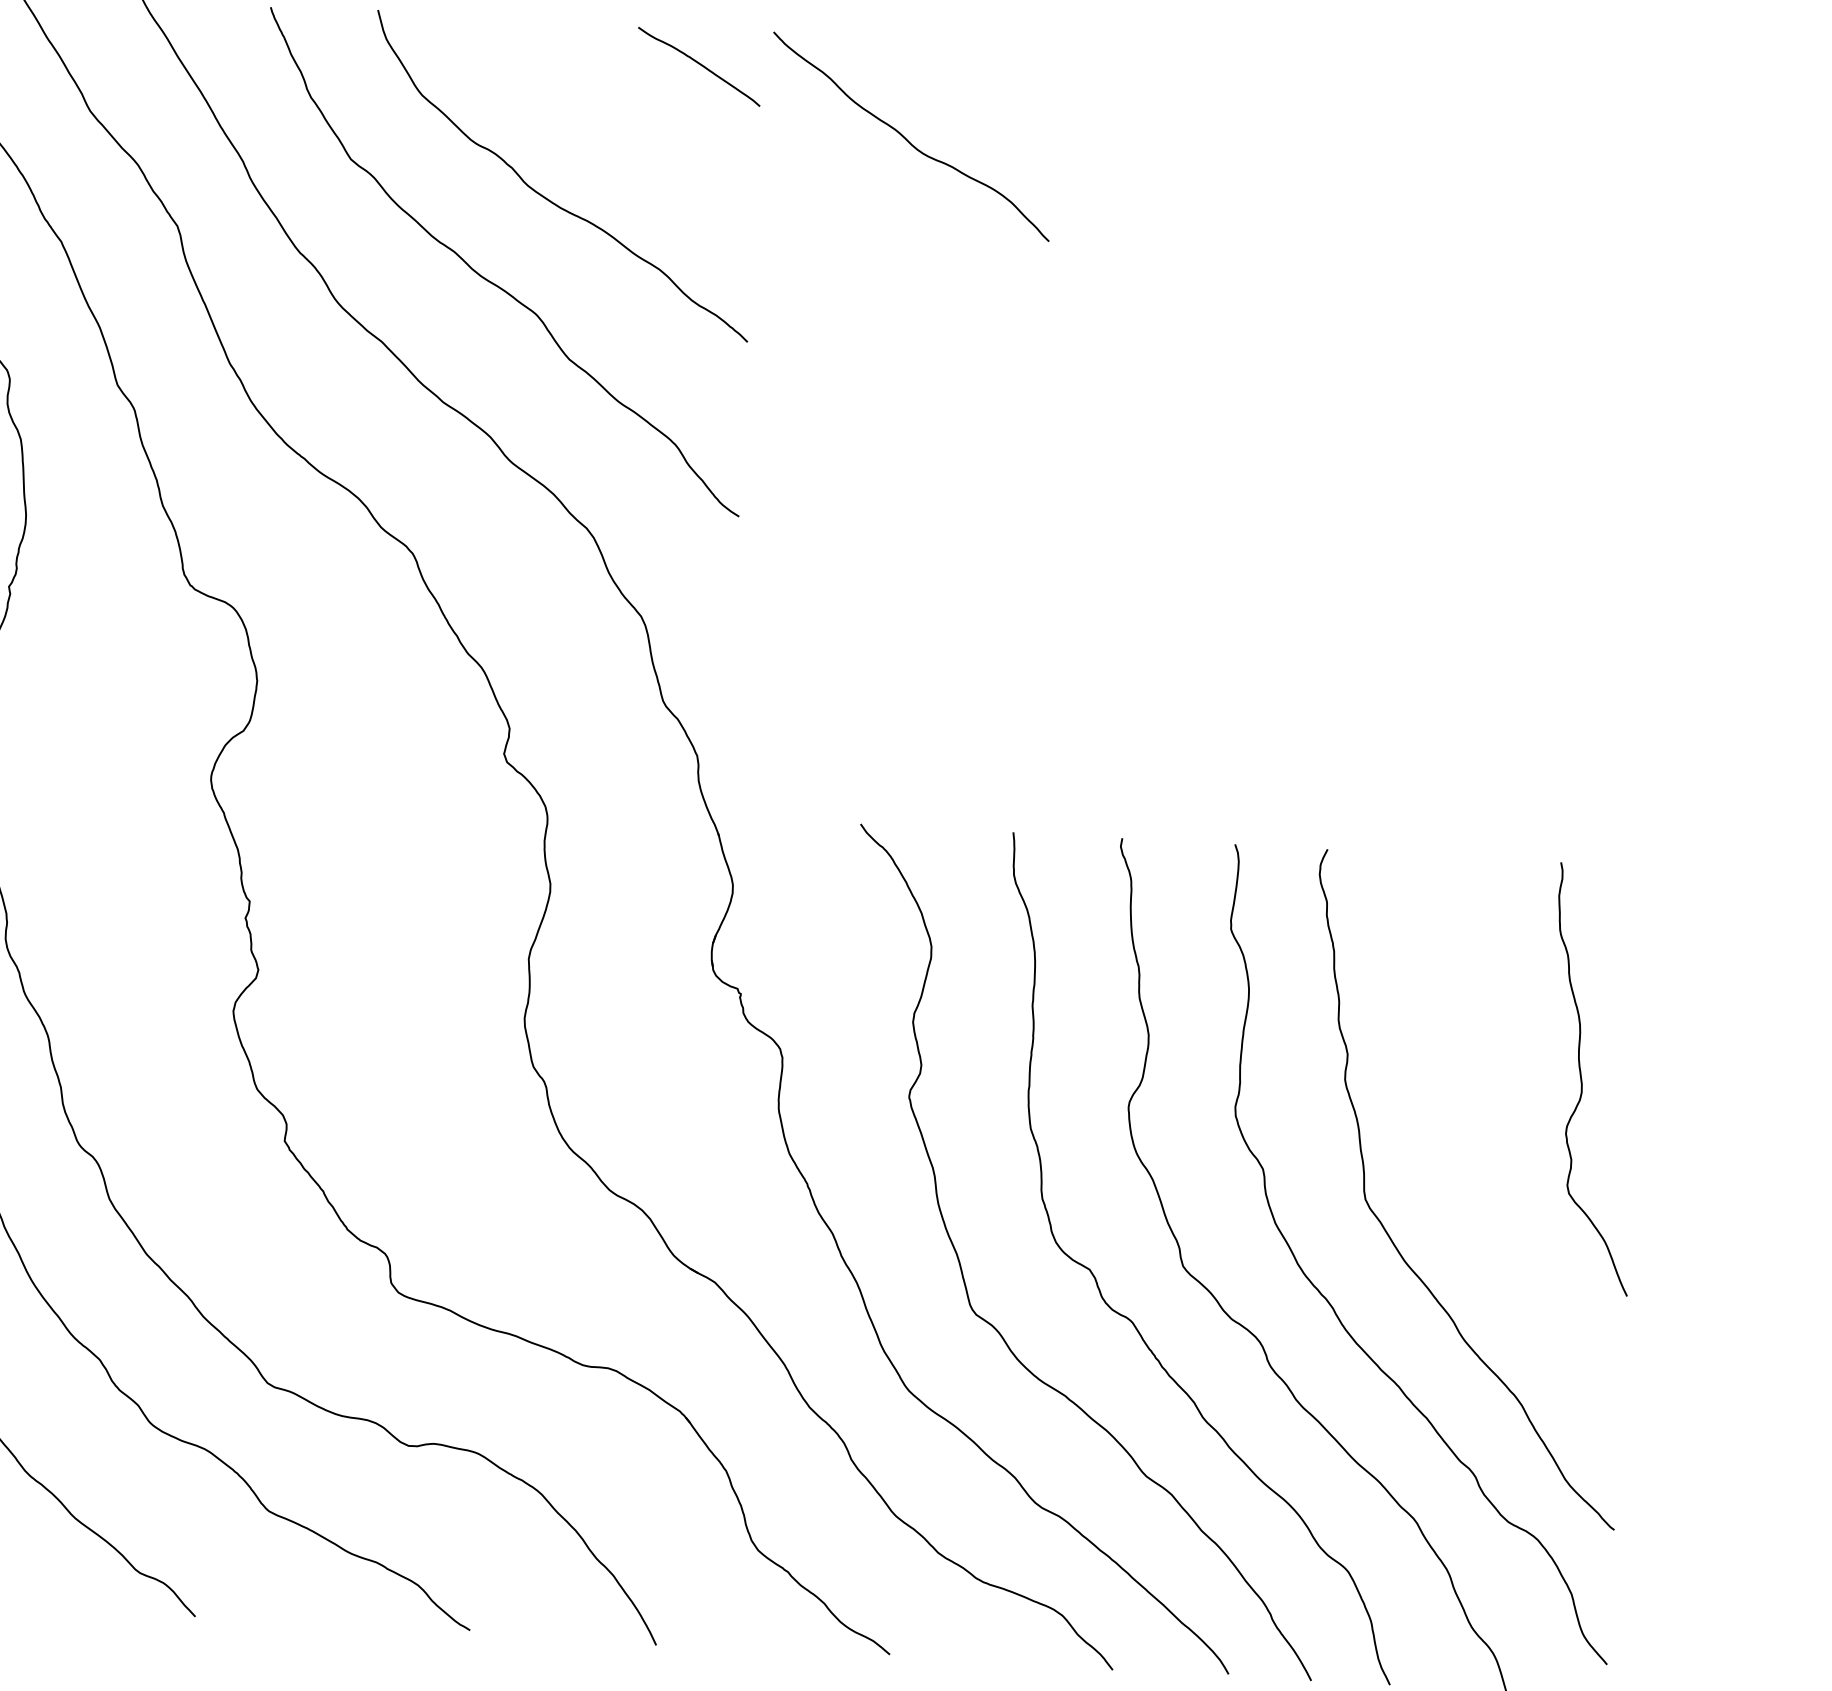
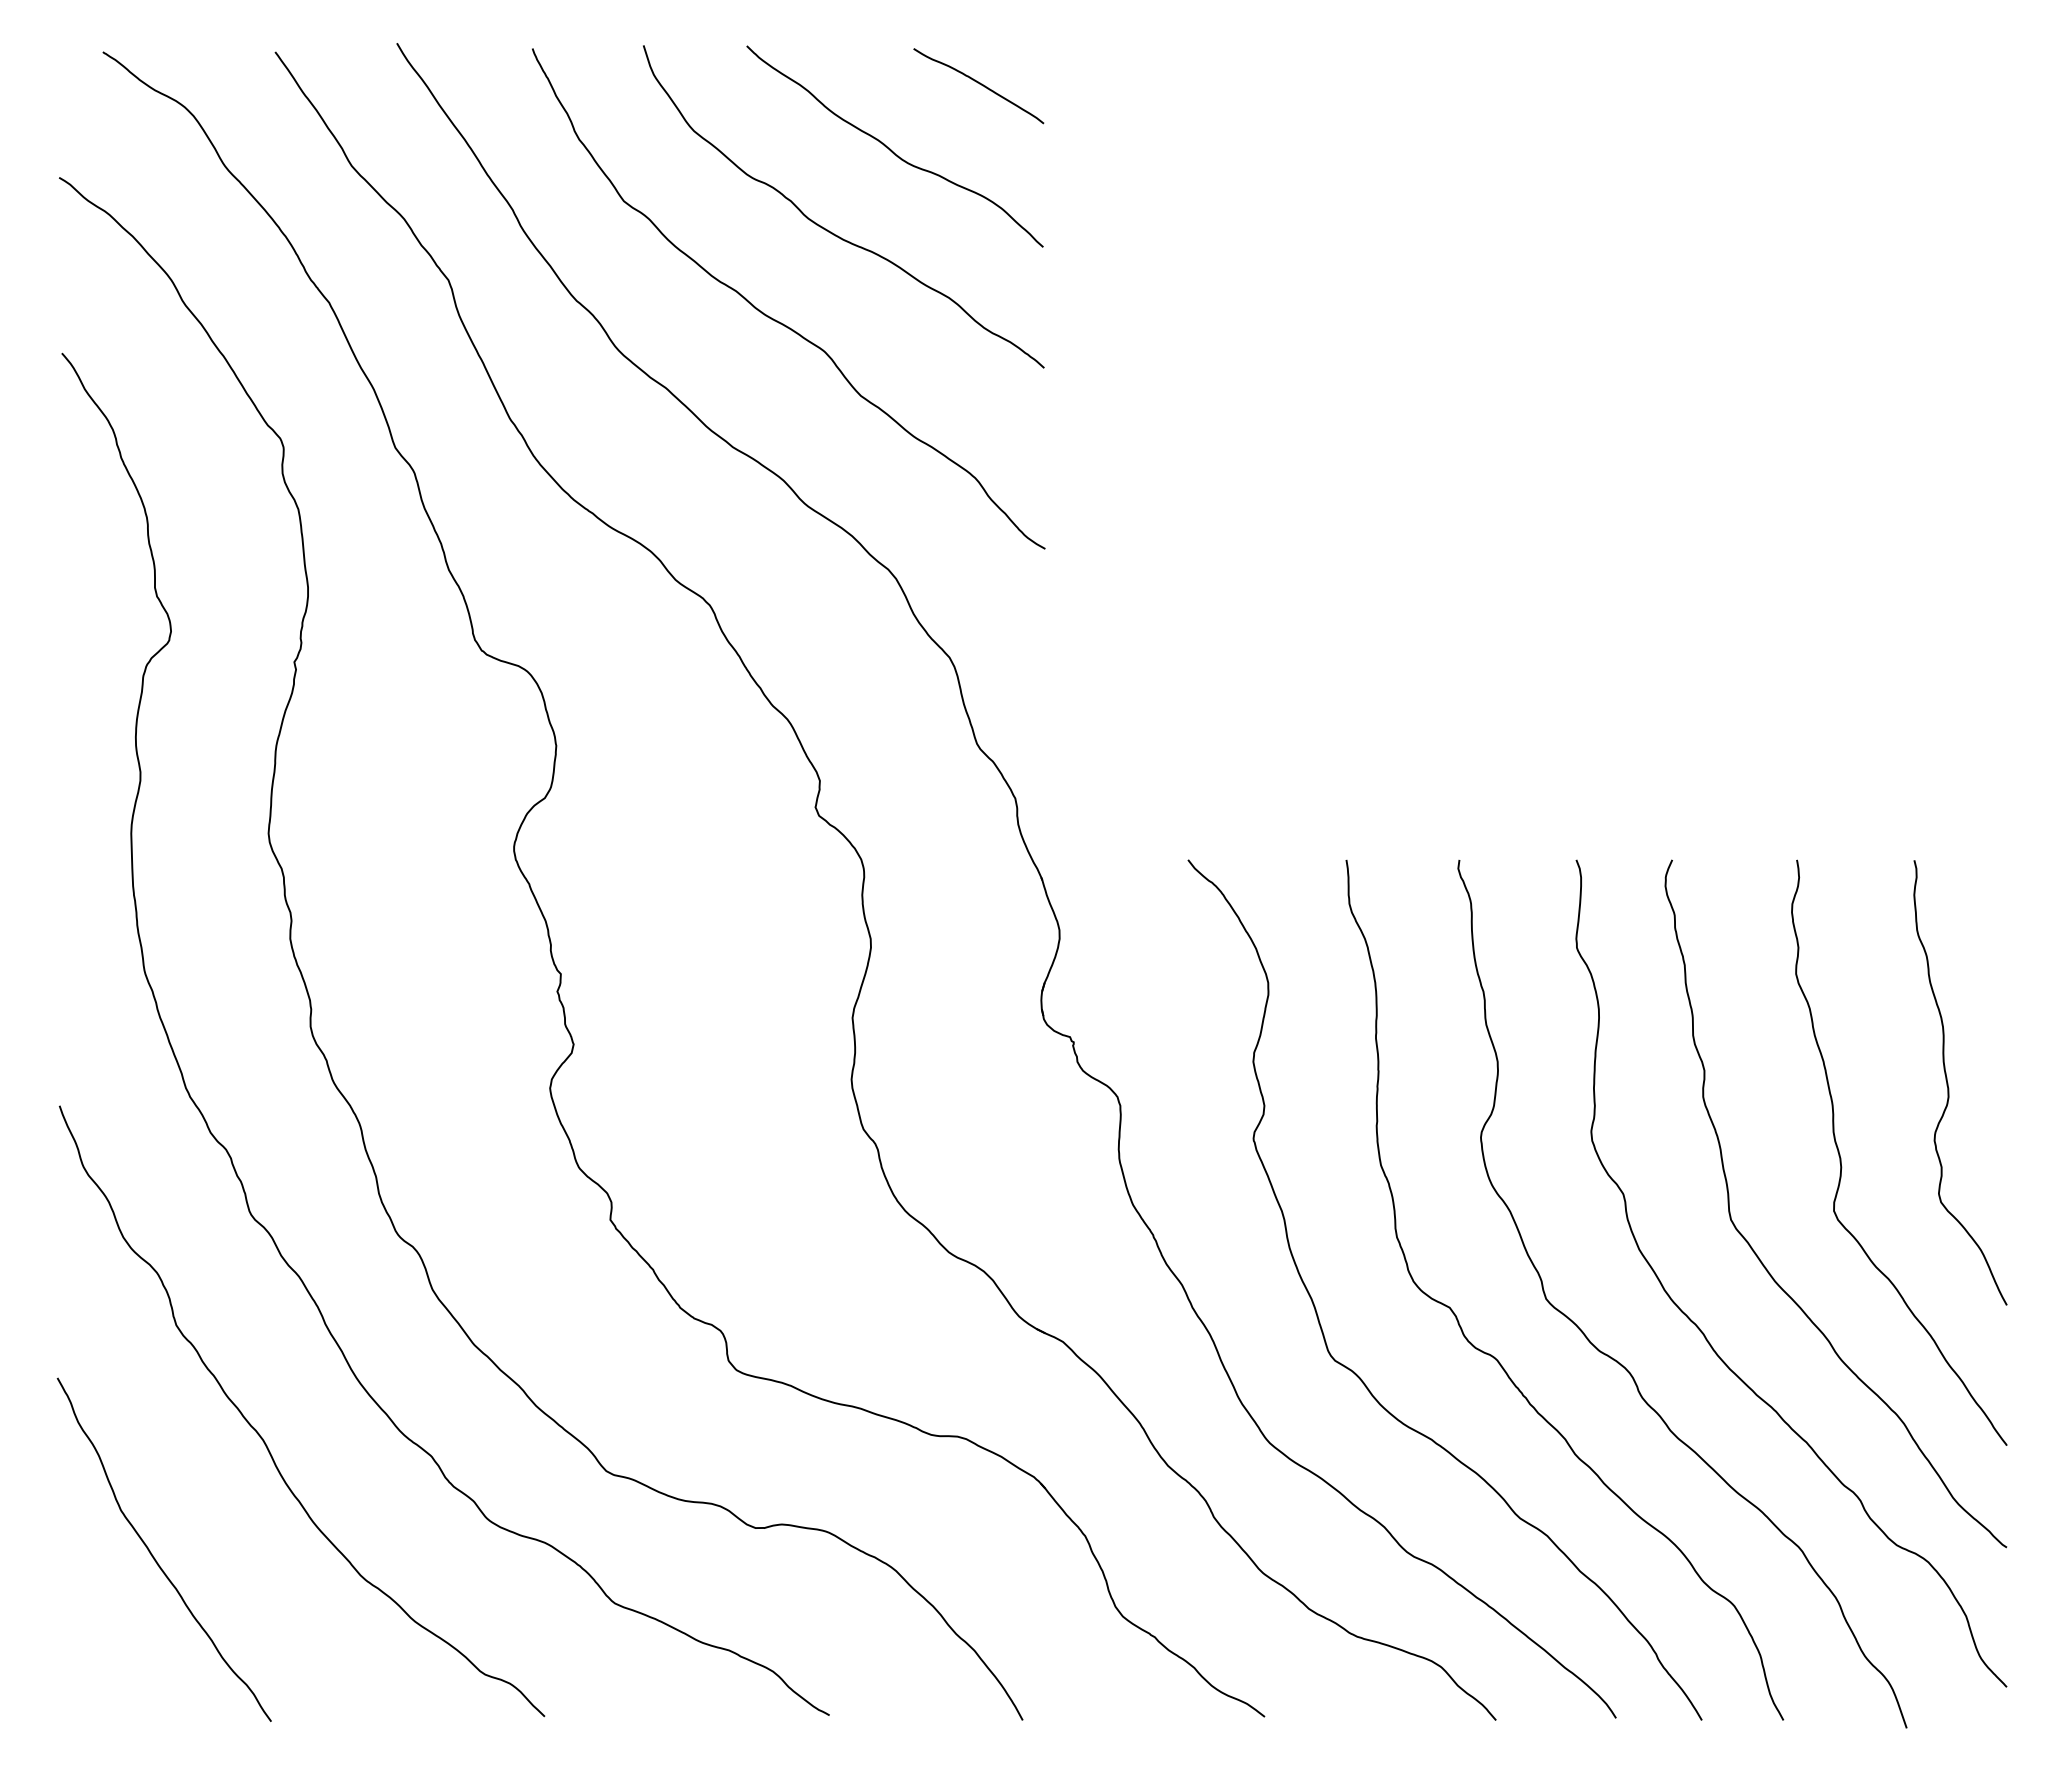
curve: (907, 139) -> (891, 149), moved
curve: (1475, 1146) -> (1841, 1158), added

